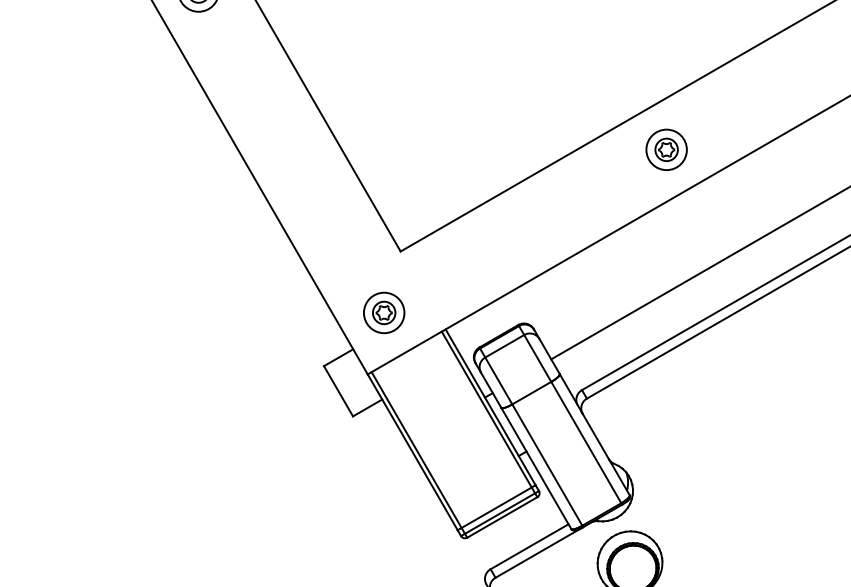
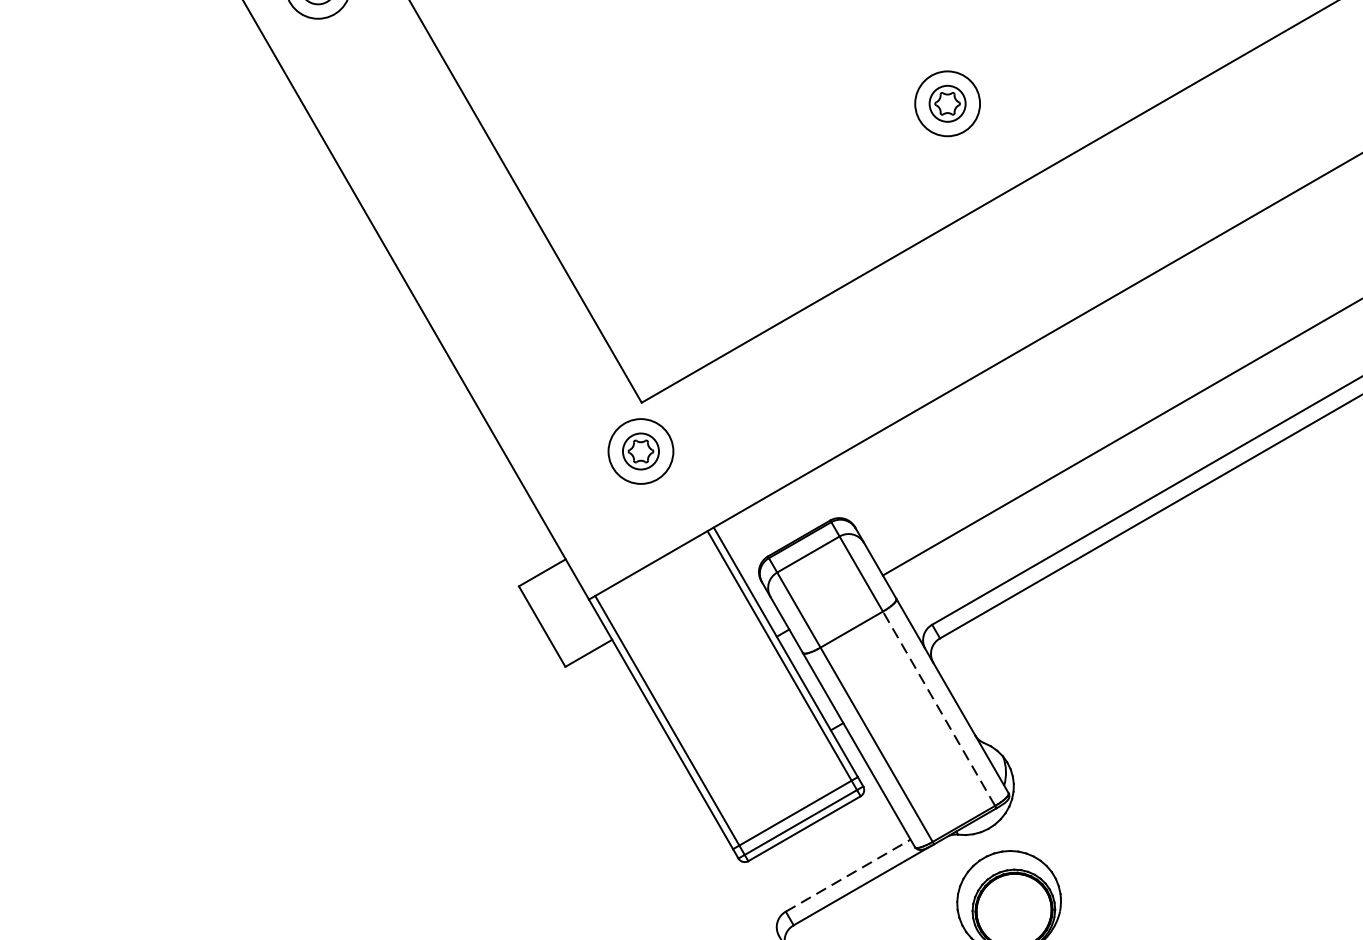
part: (666, 149) -> (947, 103), moved
part: (384, 312) -> (641, 450), moved
line: (586, 442) -> (939, 708), solid -> dashed
line: (529, 546) -> (848, 875), solid -> dashed

